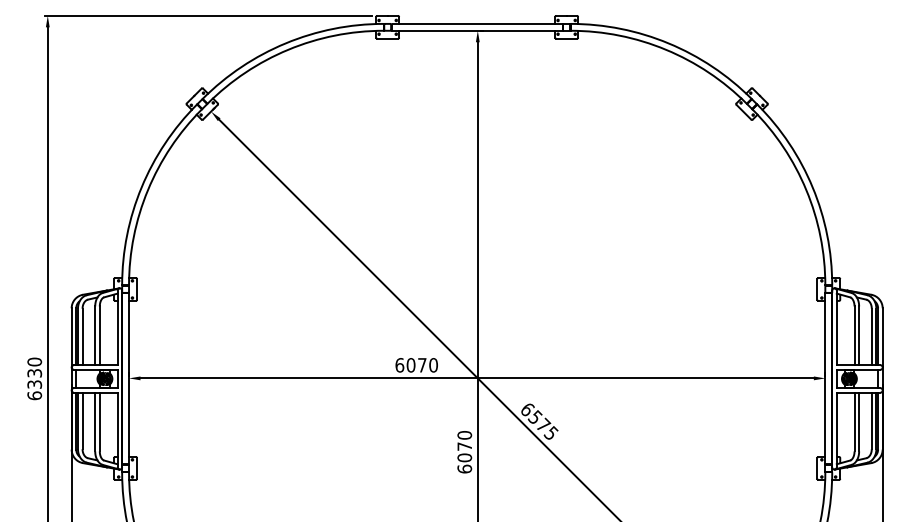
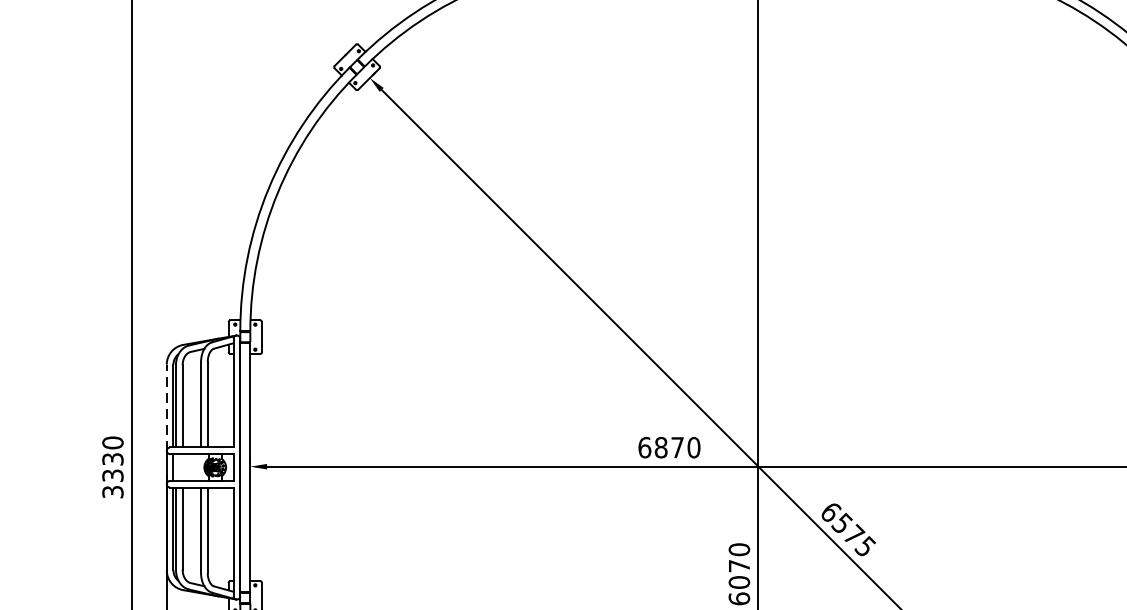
line: (71, 337) -> (166, 407), solid -> dashed
text: (410, 365) -> (660, 447), 6070 -> 6870
text: (34, 395) -> (112, 491), 6330 -> 3330

